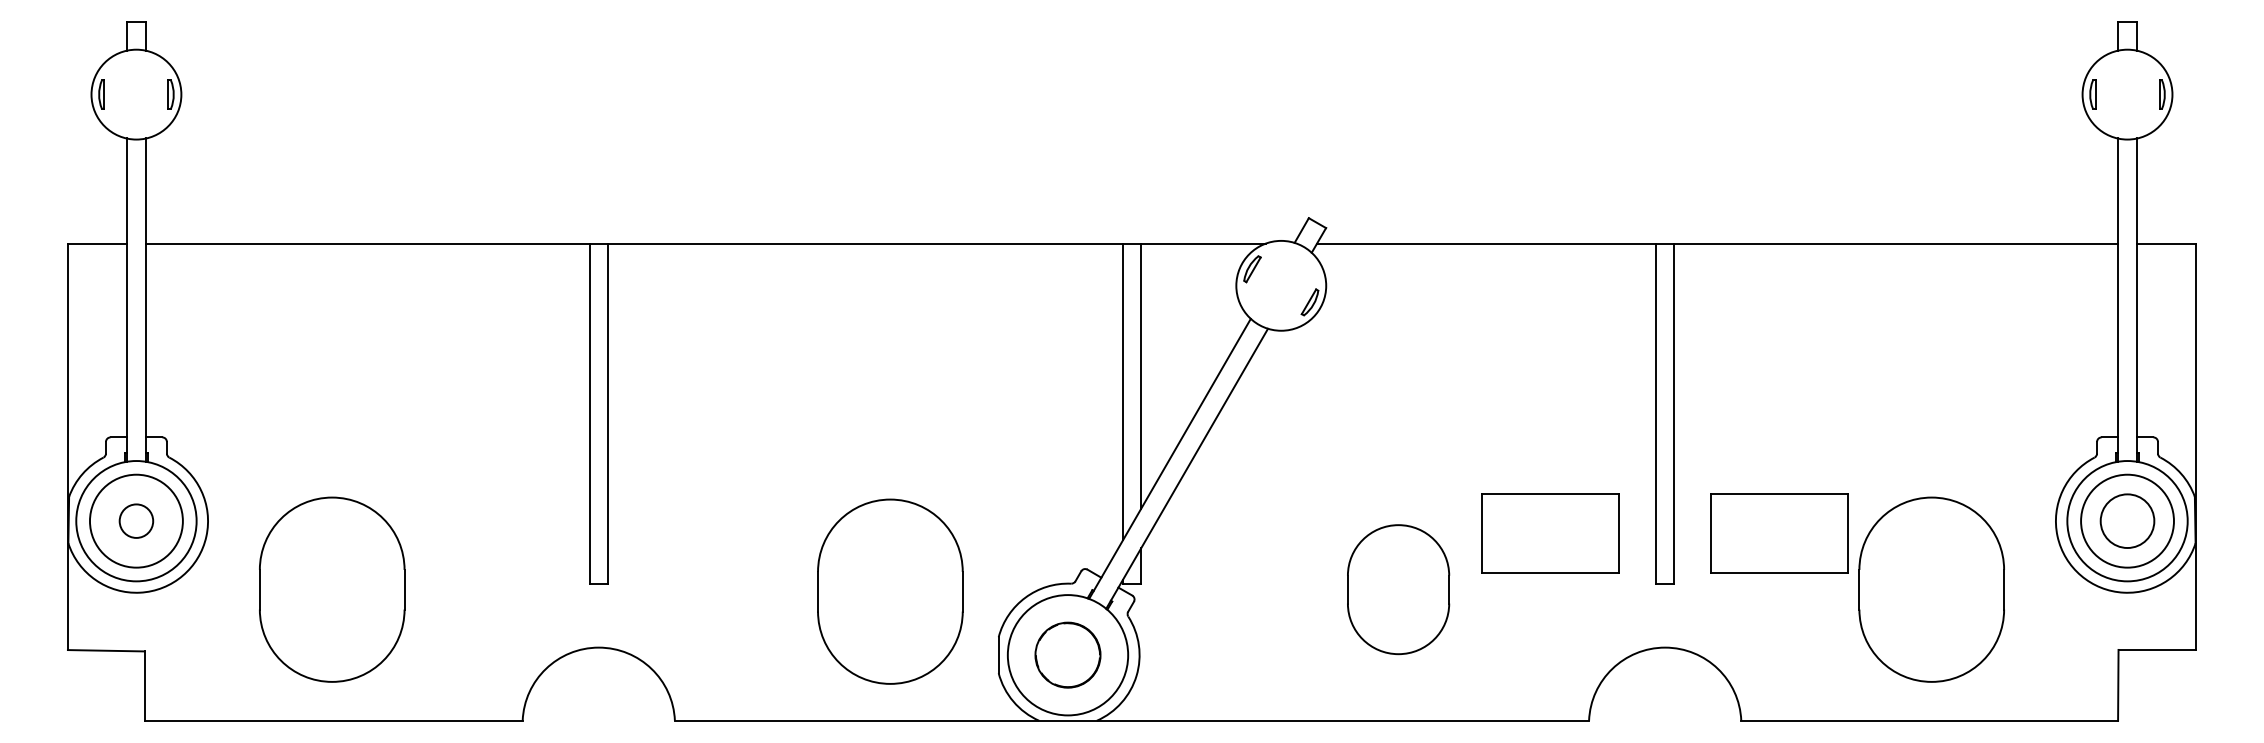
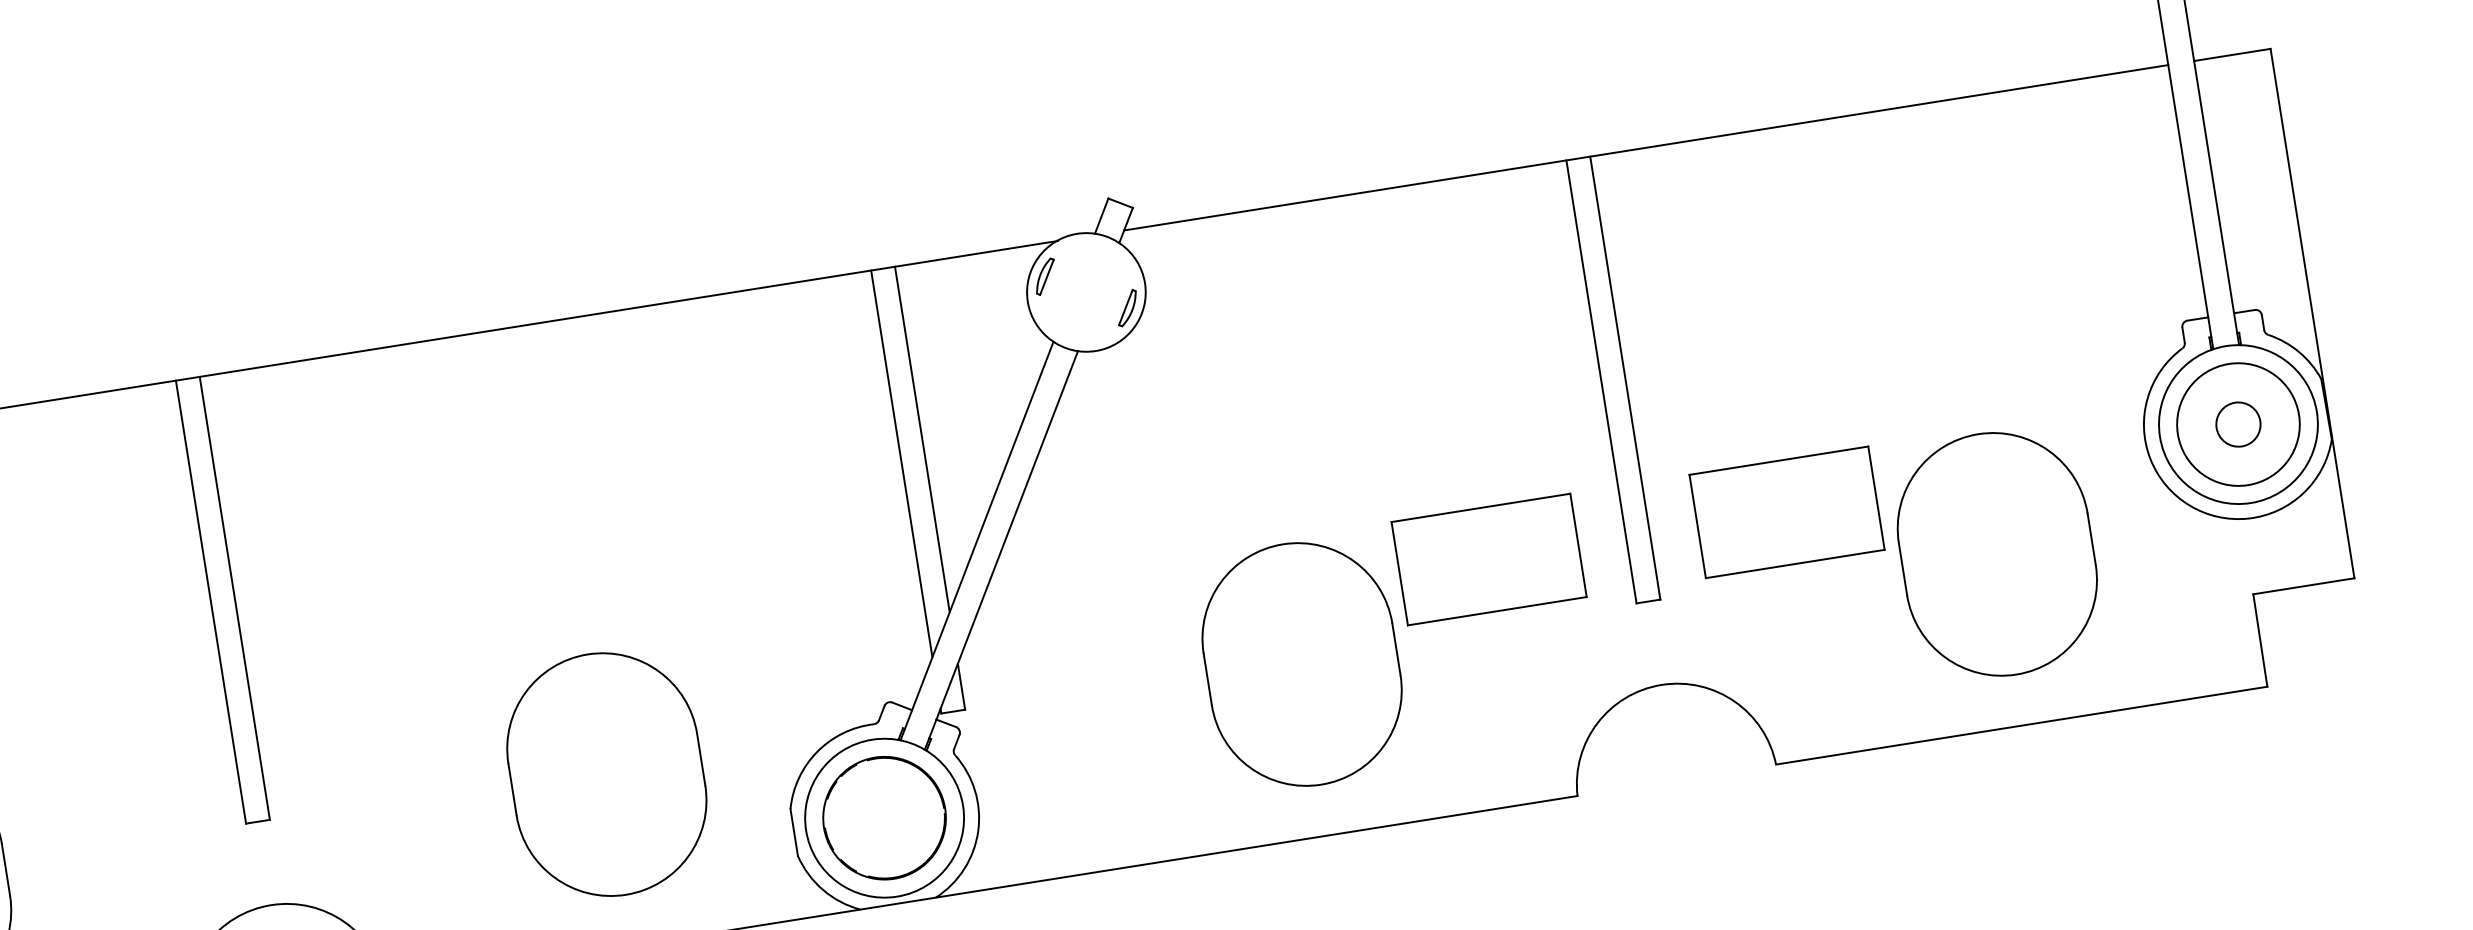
circle: (2127, 520) -> (2238, 423), size x0.62
part: (1398, 589) -> (1301, 664), size x1.43
part: (890, 591) -> (606, 774), moved
part: (1067, 654) -> (883, 817), size x1.43

